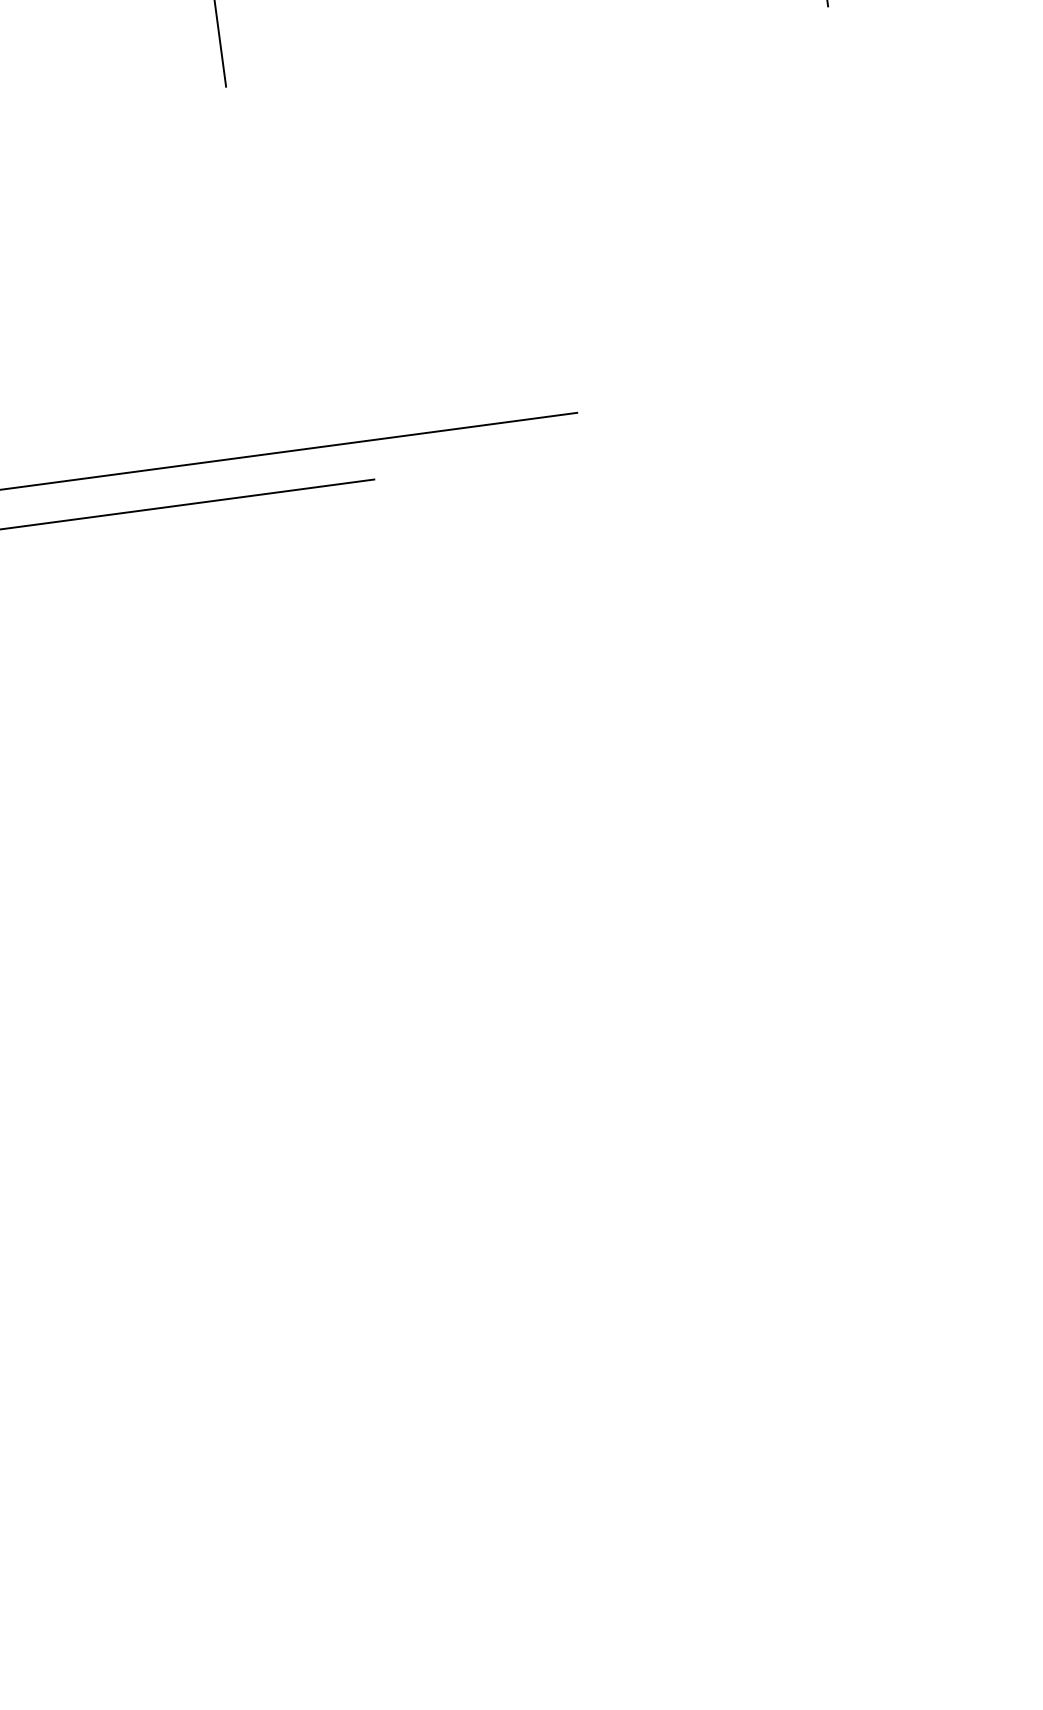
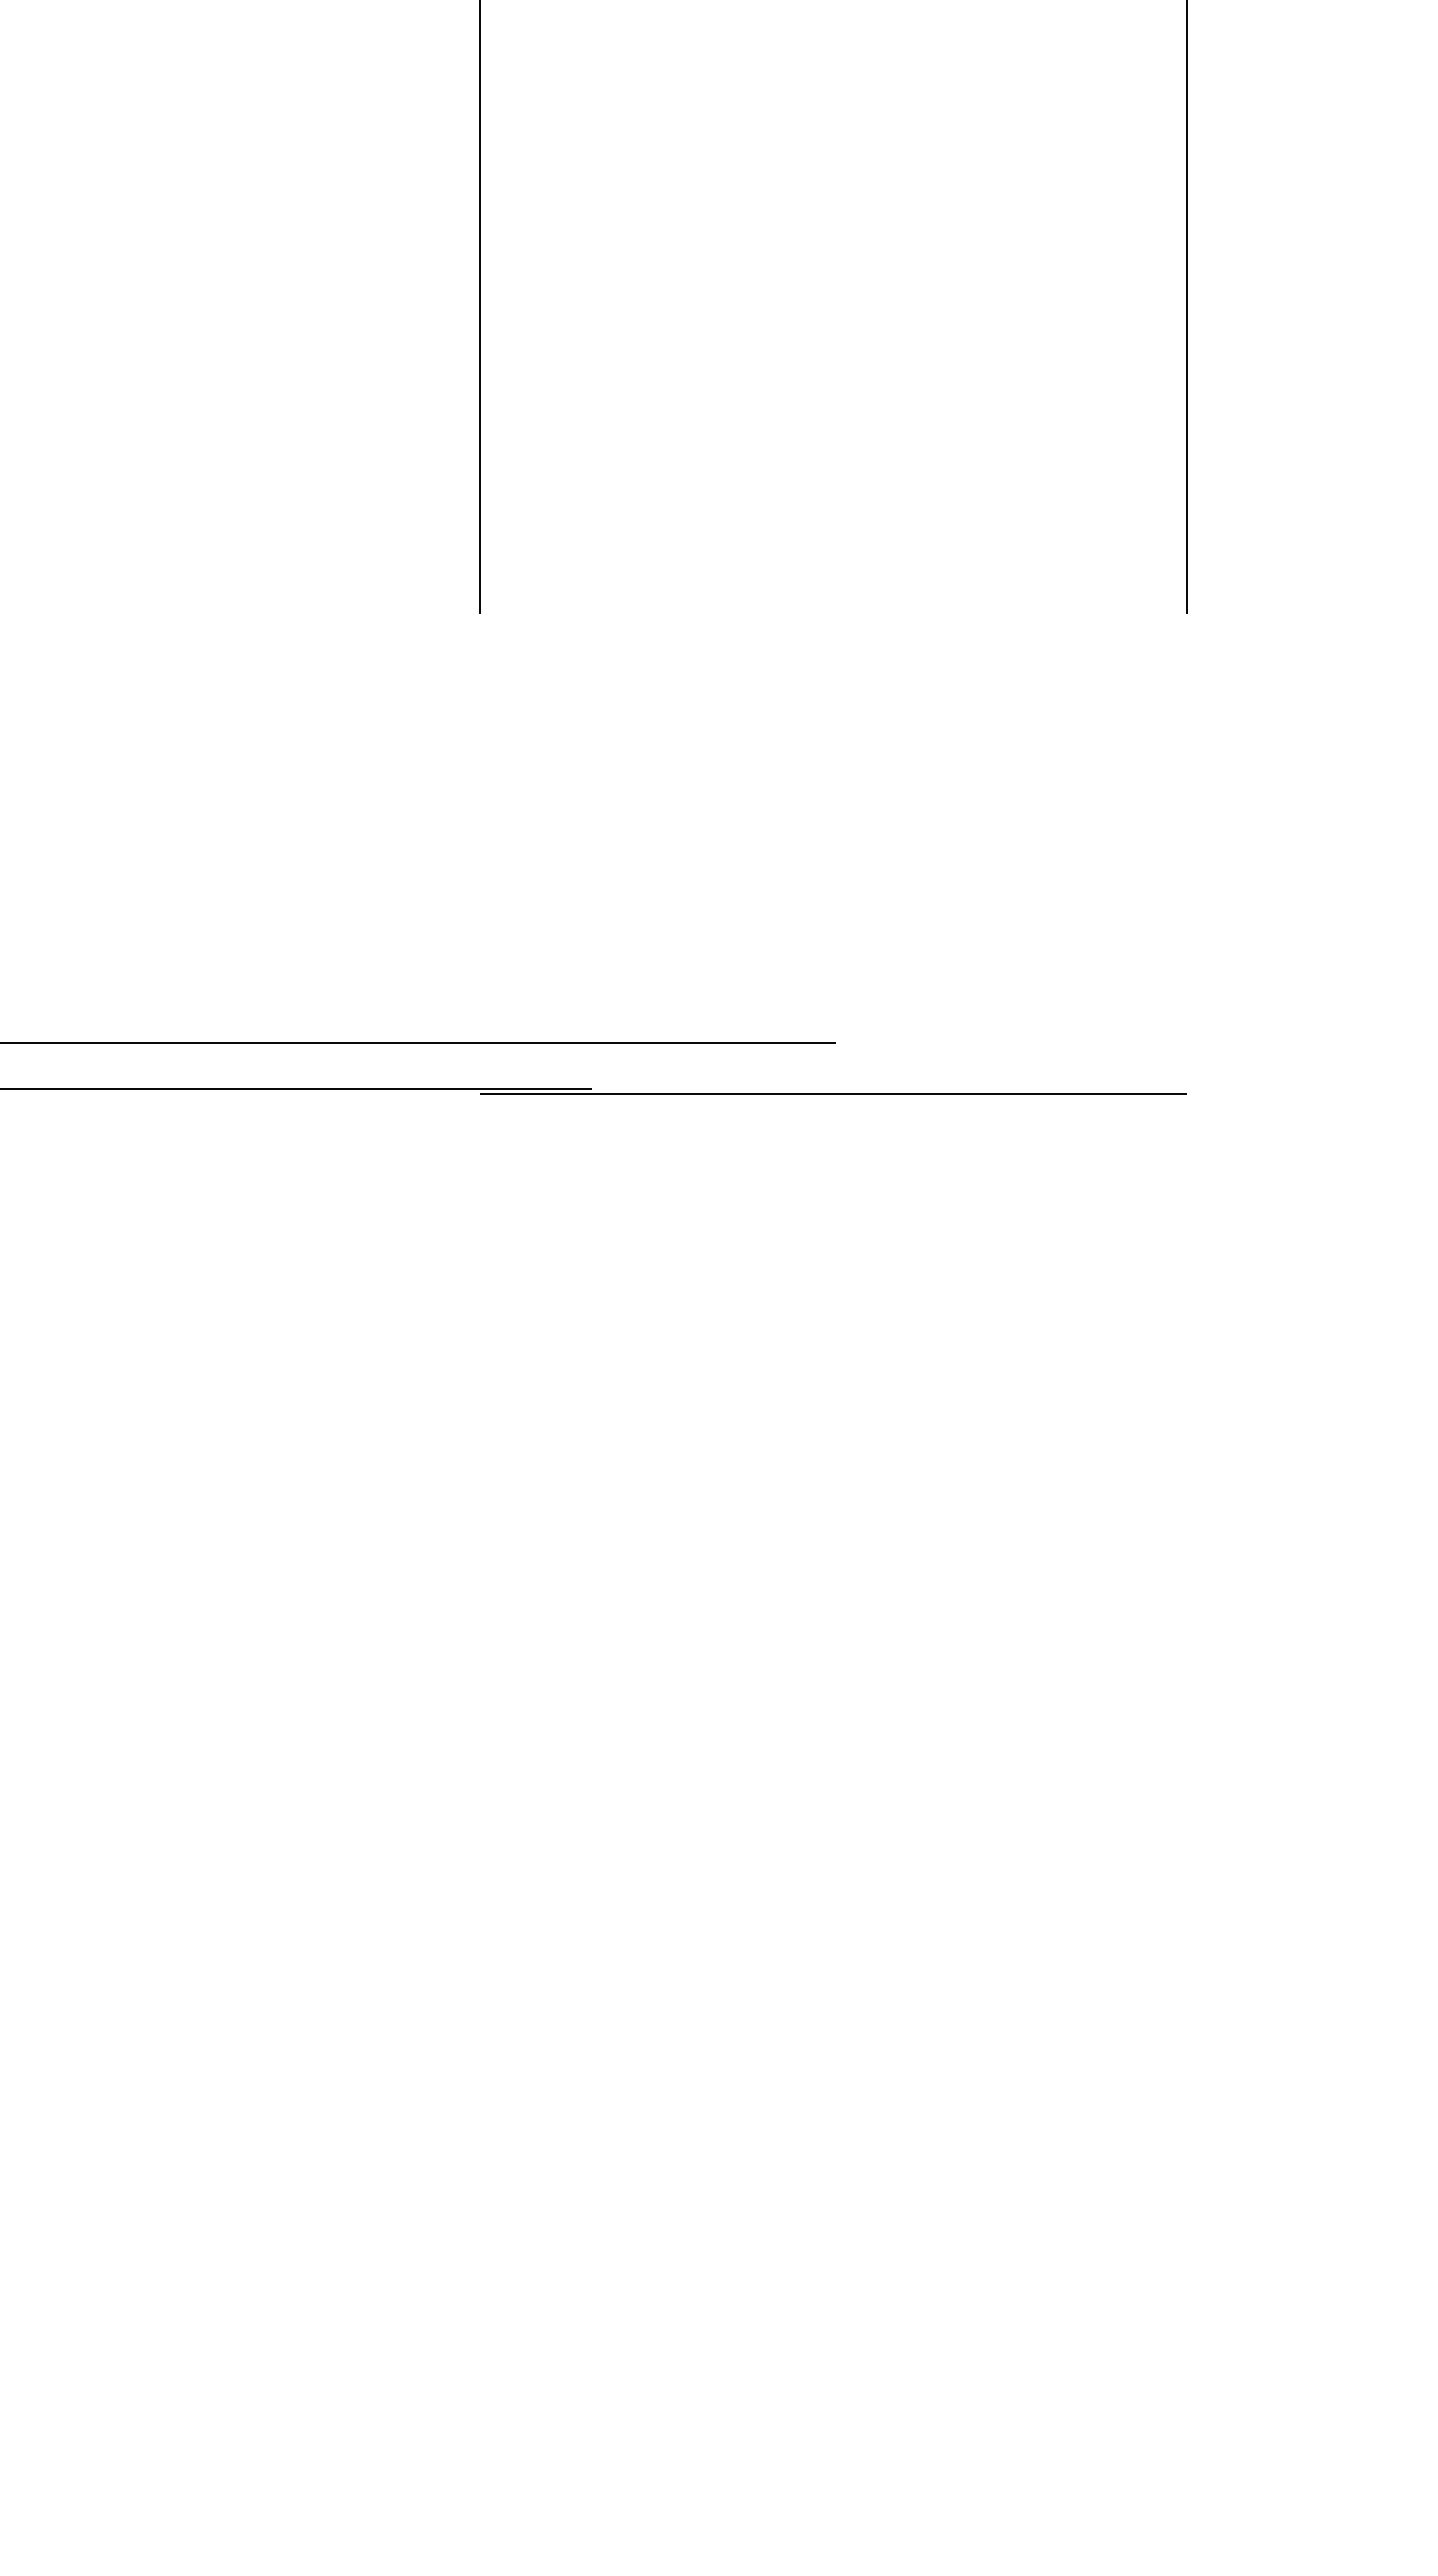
line: (581, 455) -> (833, 1093), added

